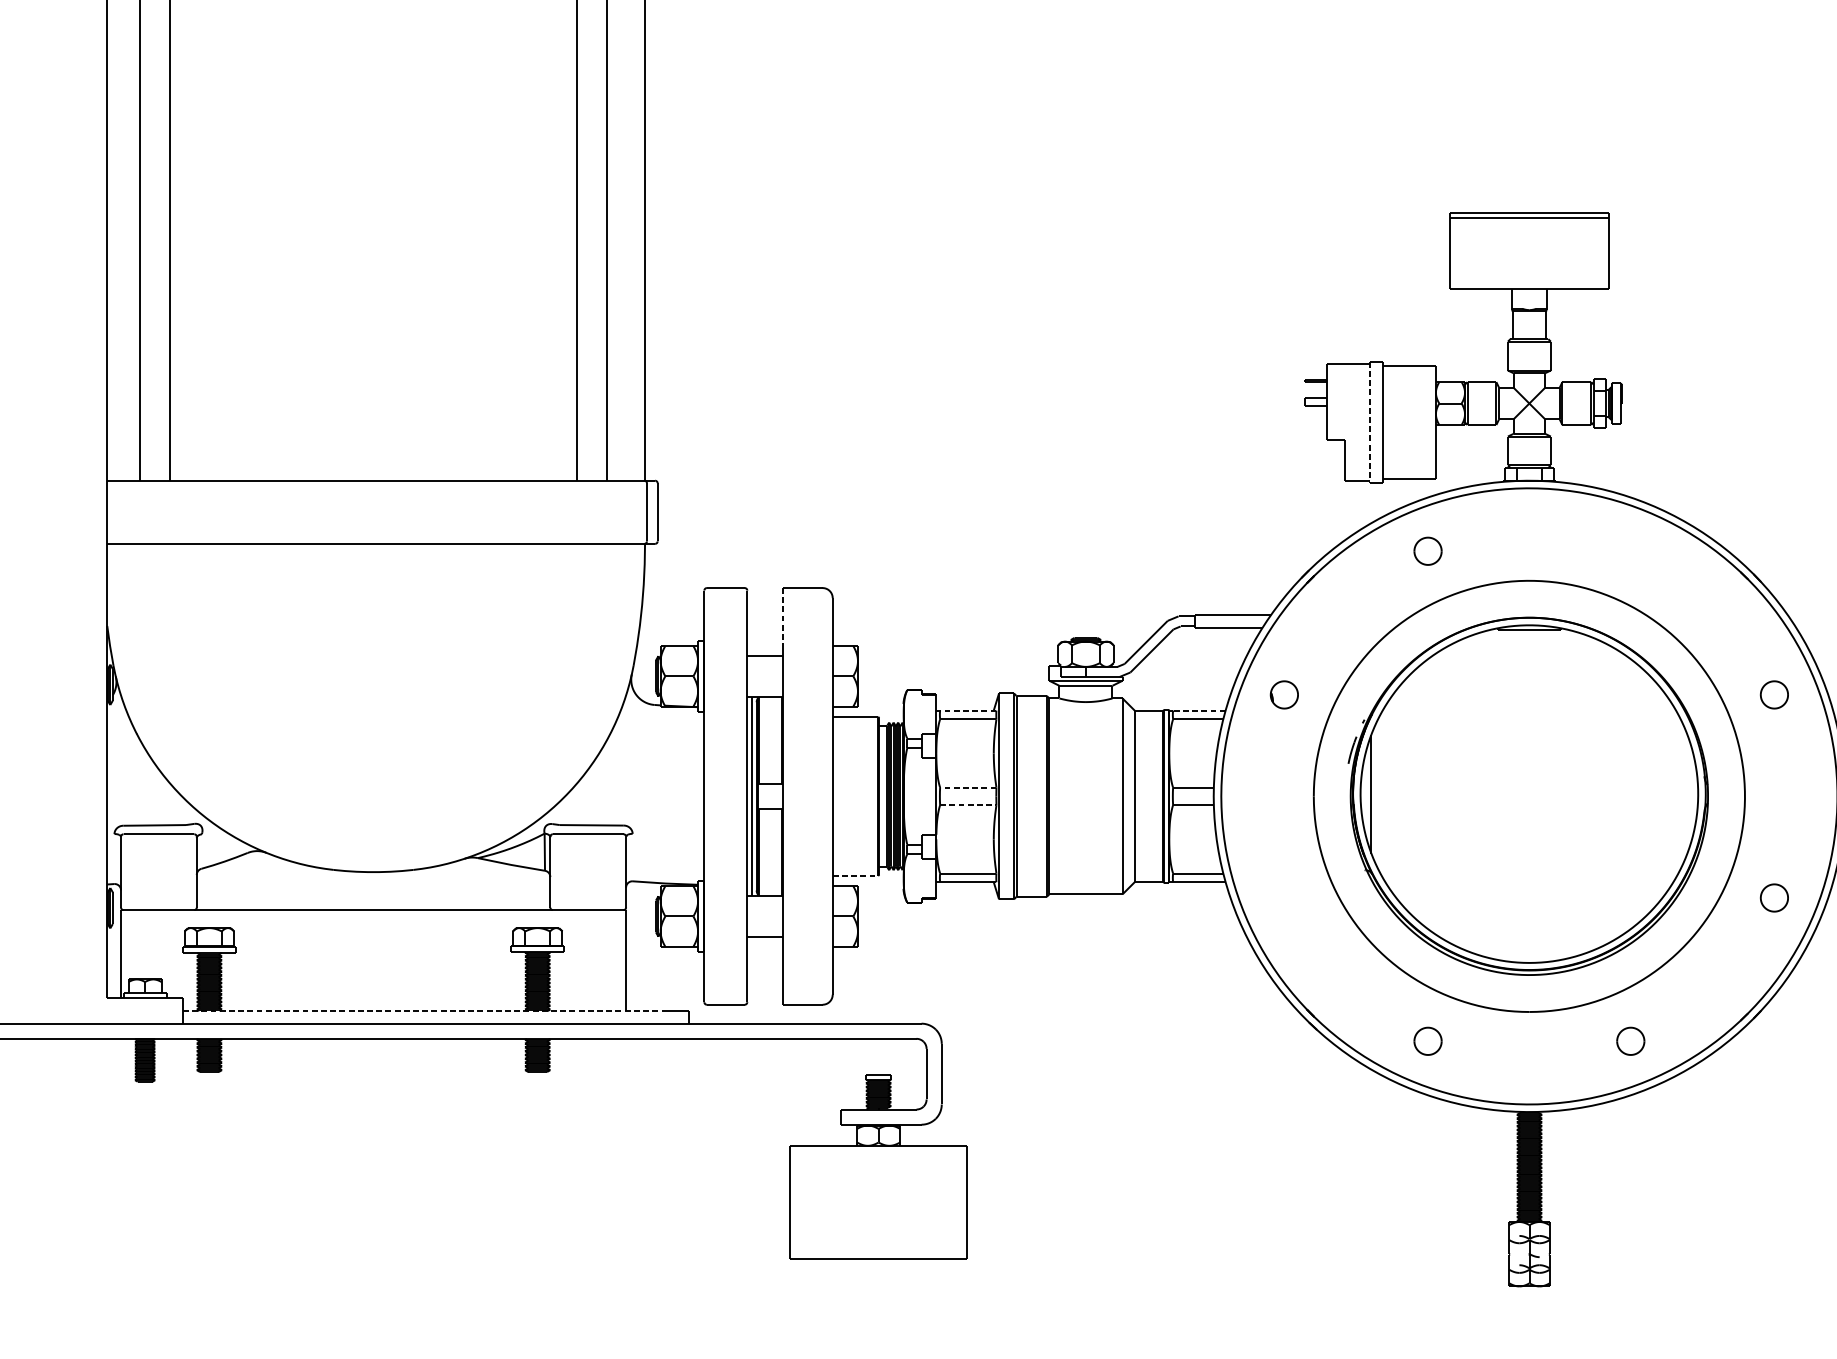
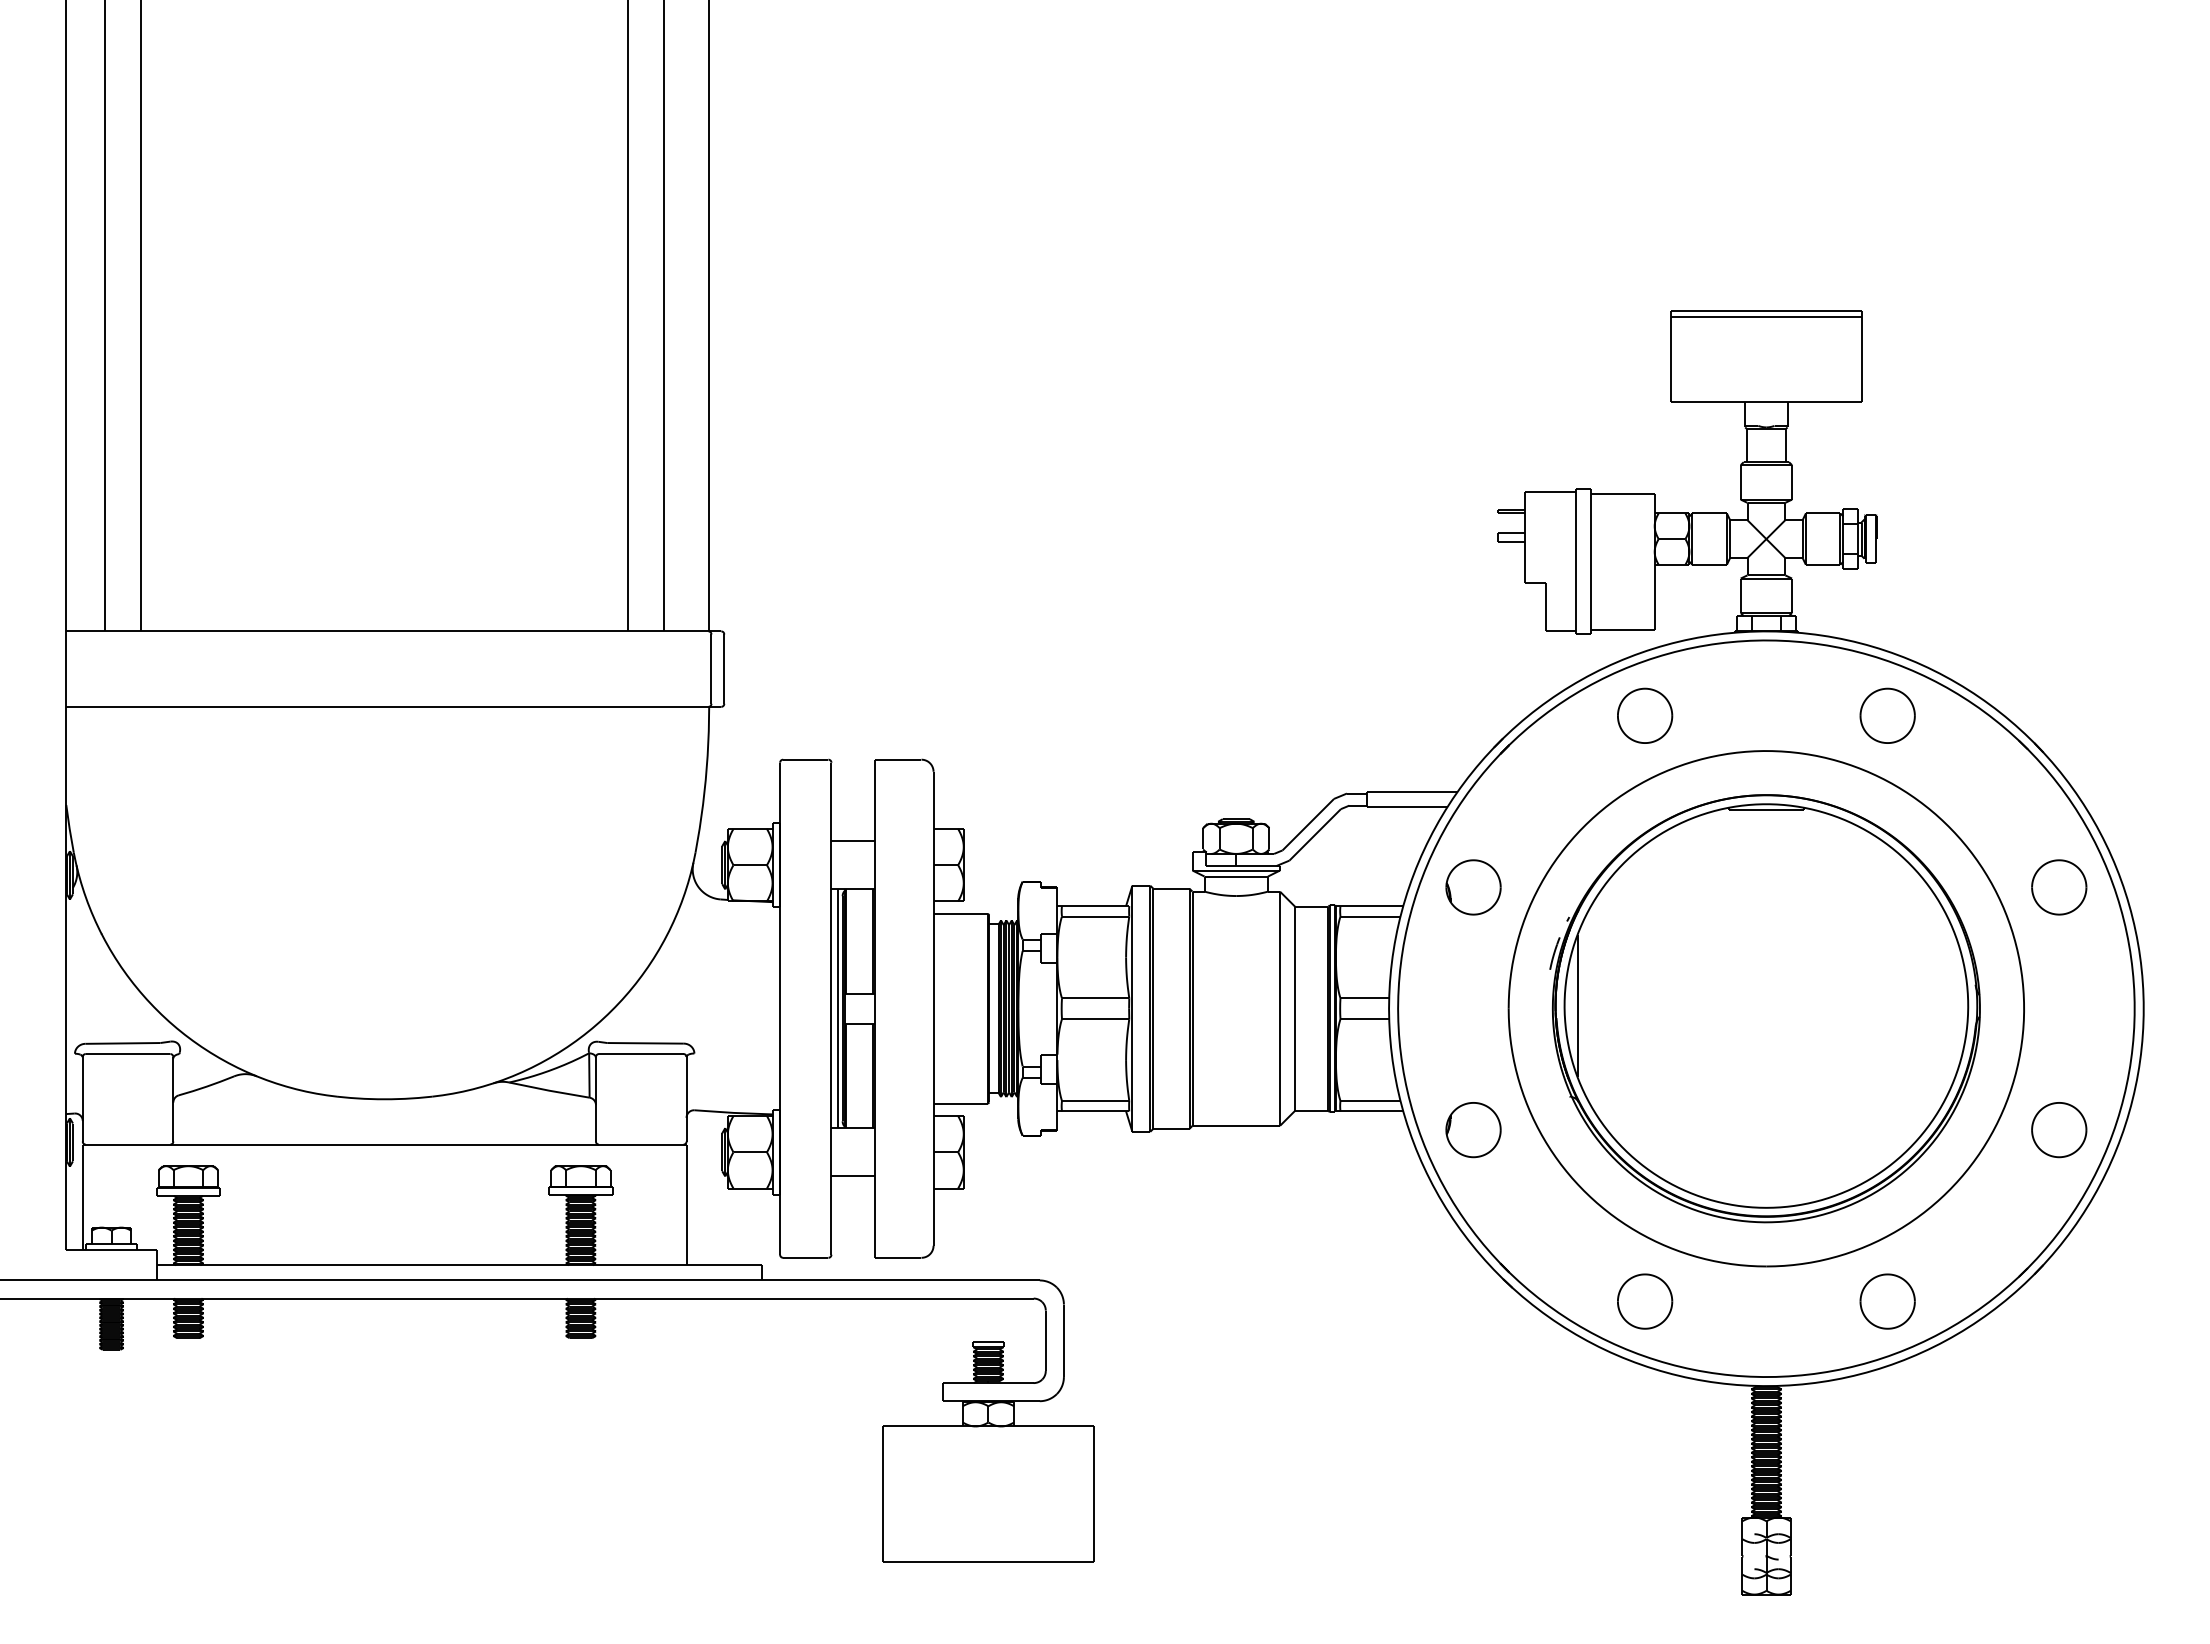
line: (1370, 423) -> (1576, 562), dashed -> solid
part: (1428, 551) -> (1645, 715), size x1.67
part: (1630, 551) -> (1887, 715), added
line: (783, 618) -> (874, 795), dashed -> solid
part: (1284, 694) -> (1473, 887), size x1.67
part: (1774, 694) -> (2059, 887), size x1.67
line: (968, 710) -> (1095, 906), dashed -> solid
line: (1199, 710) -> (1371, 906), dashed -> solid
line: (968, 787) -> (1095, 998), dashed -> solid
line: (968, 805) -> (1095, 1019), dashed -> solid
line: (856, 875) -> (961, 1103), dashed -> solid
part: (1284, 898) -> (1473, 1130), added
part: (1774, 898) -> (2059, 1130), size x1.67
line: (423, 1011) -> (444, 1265), dashed -> solid
part: (1428, 1041) -> (1645, 1301), size x1.67
part: (1630, 1041) -> (1887, 1301), size x1.67

